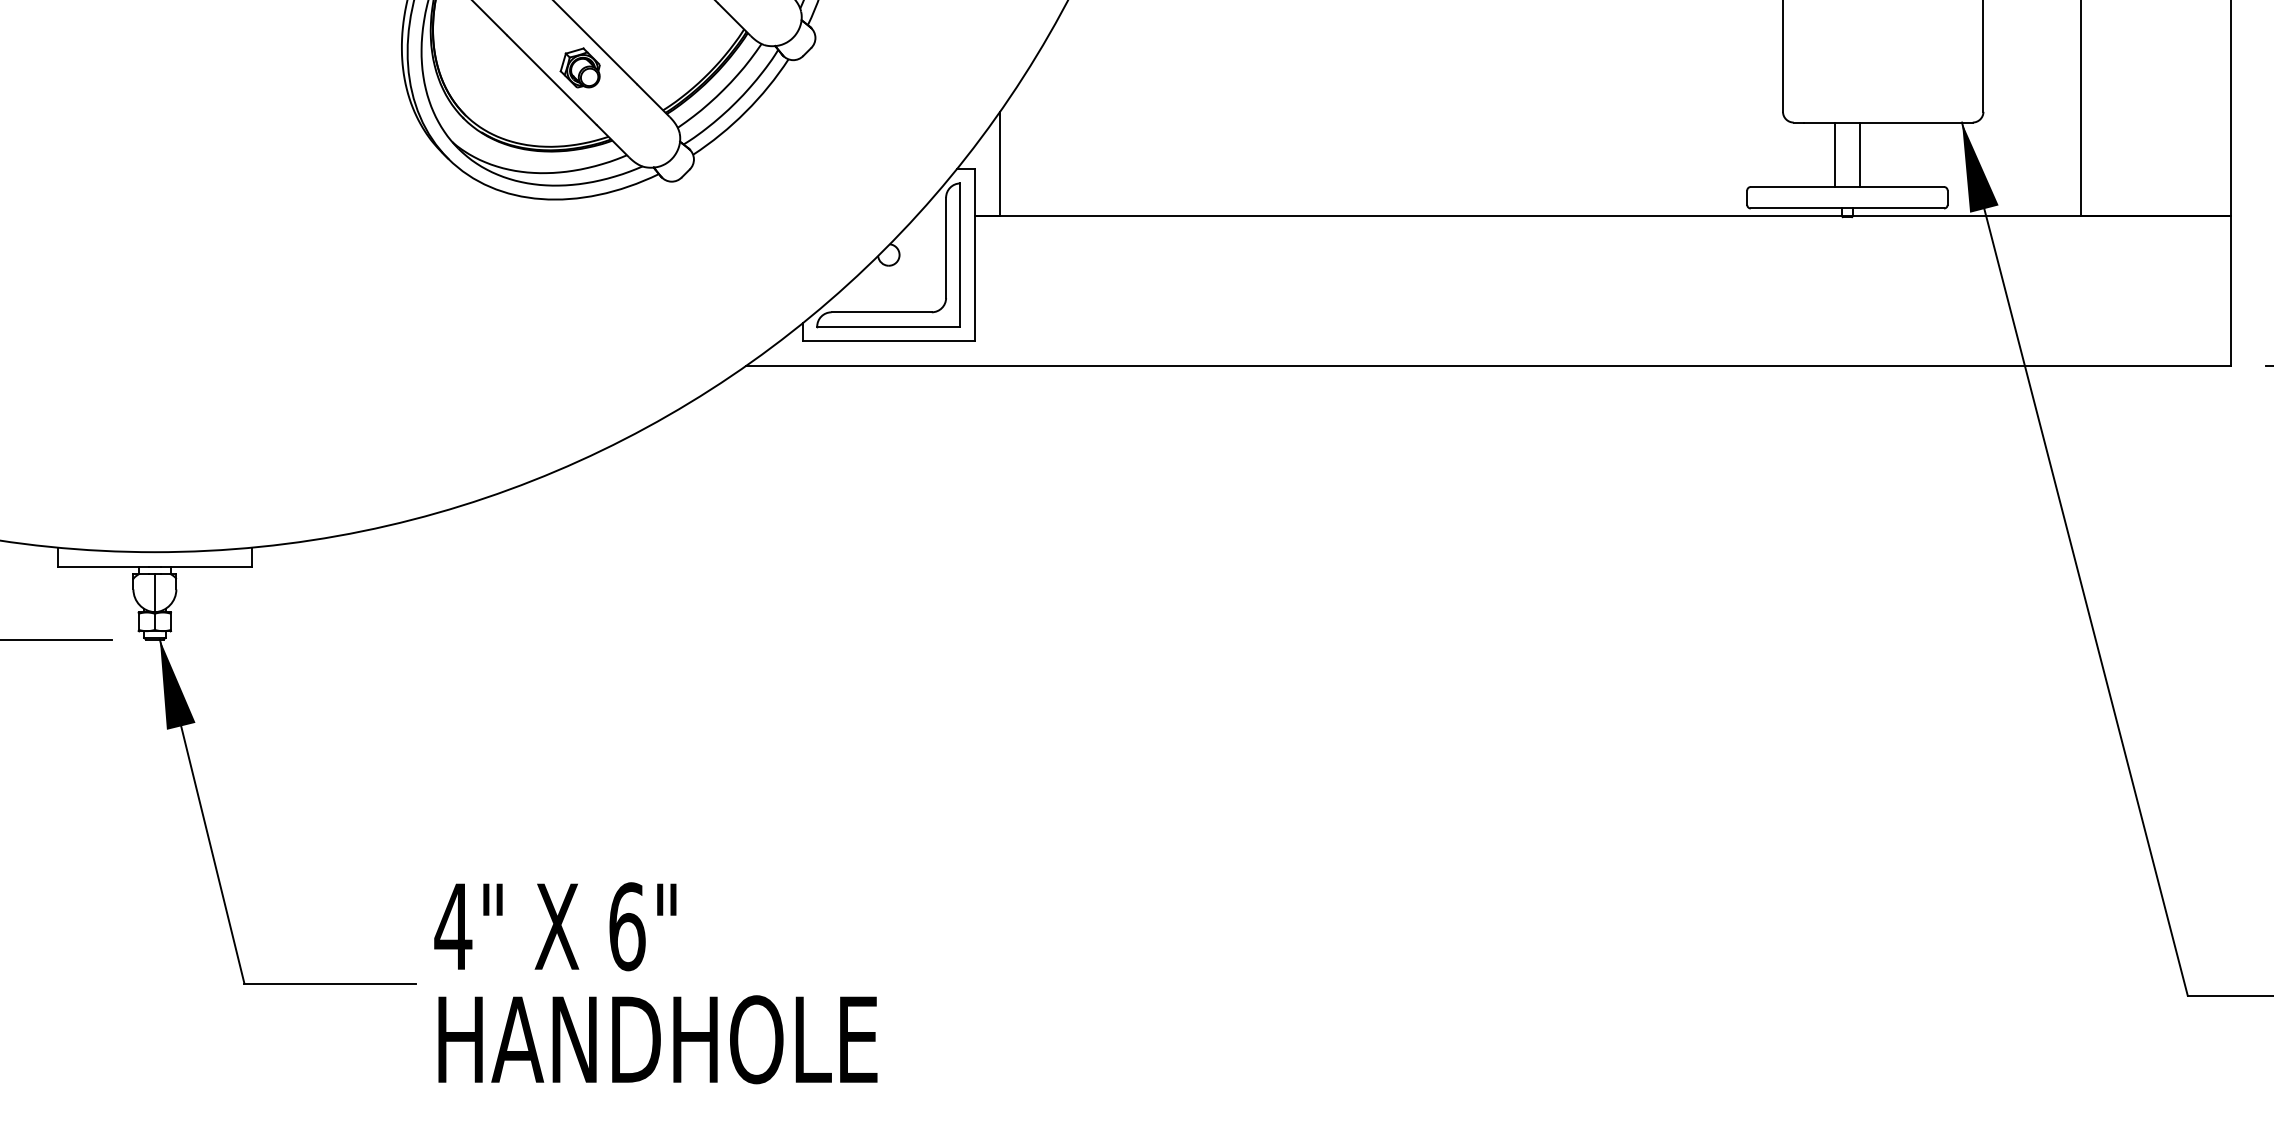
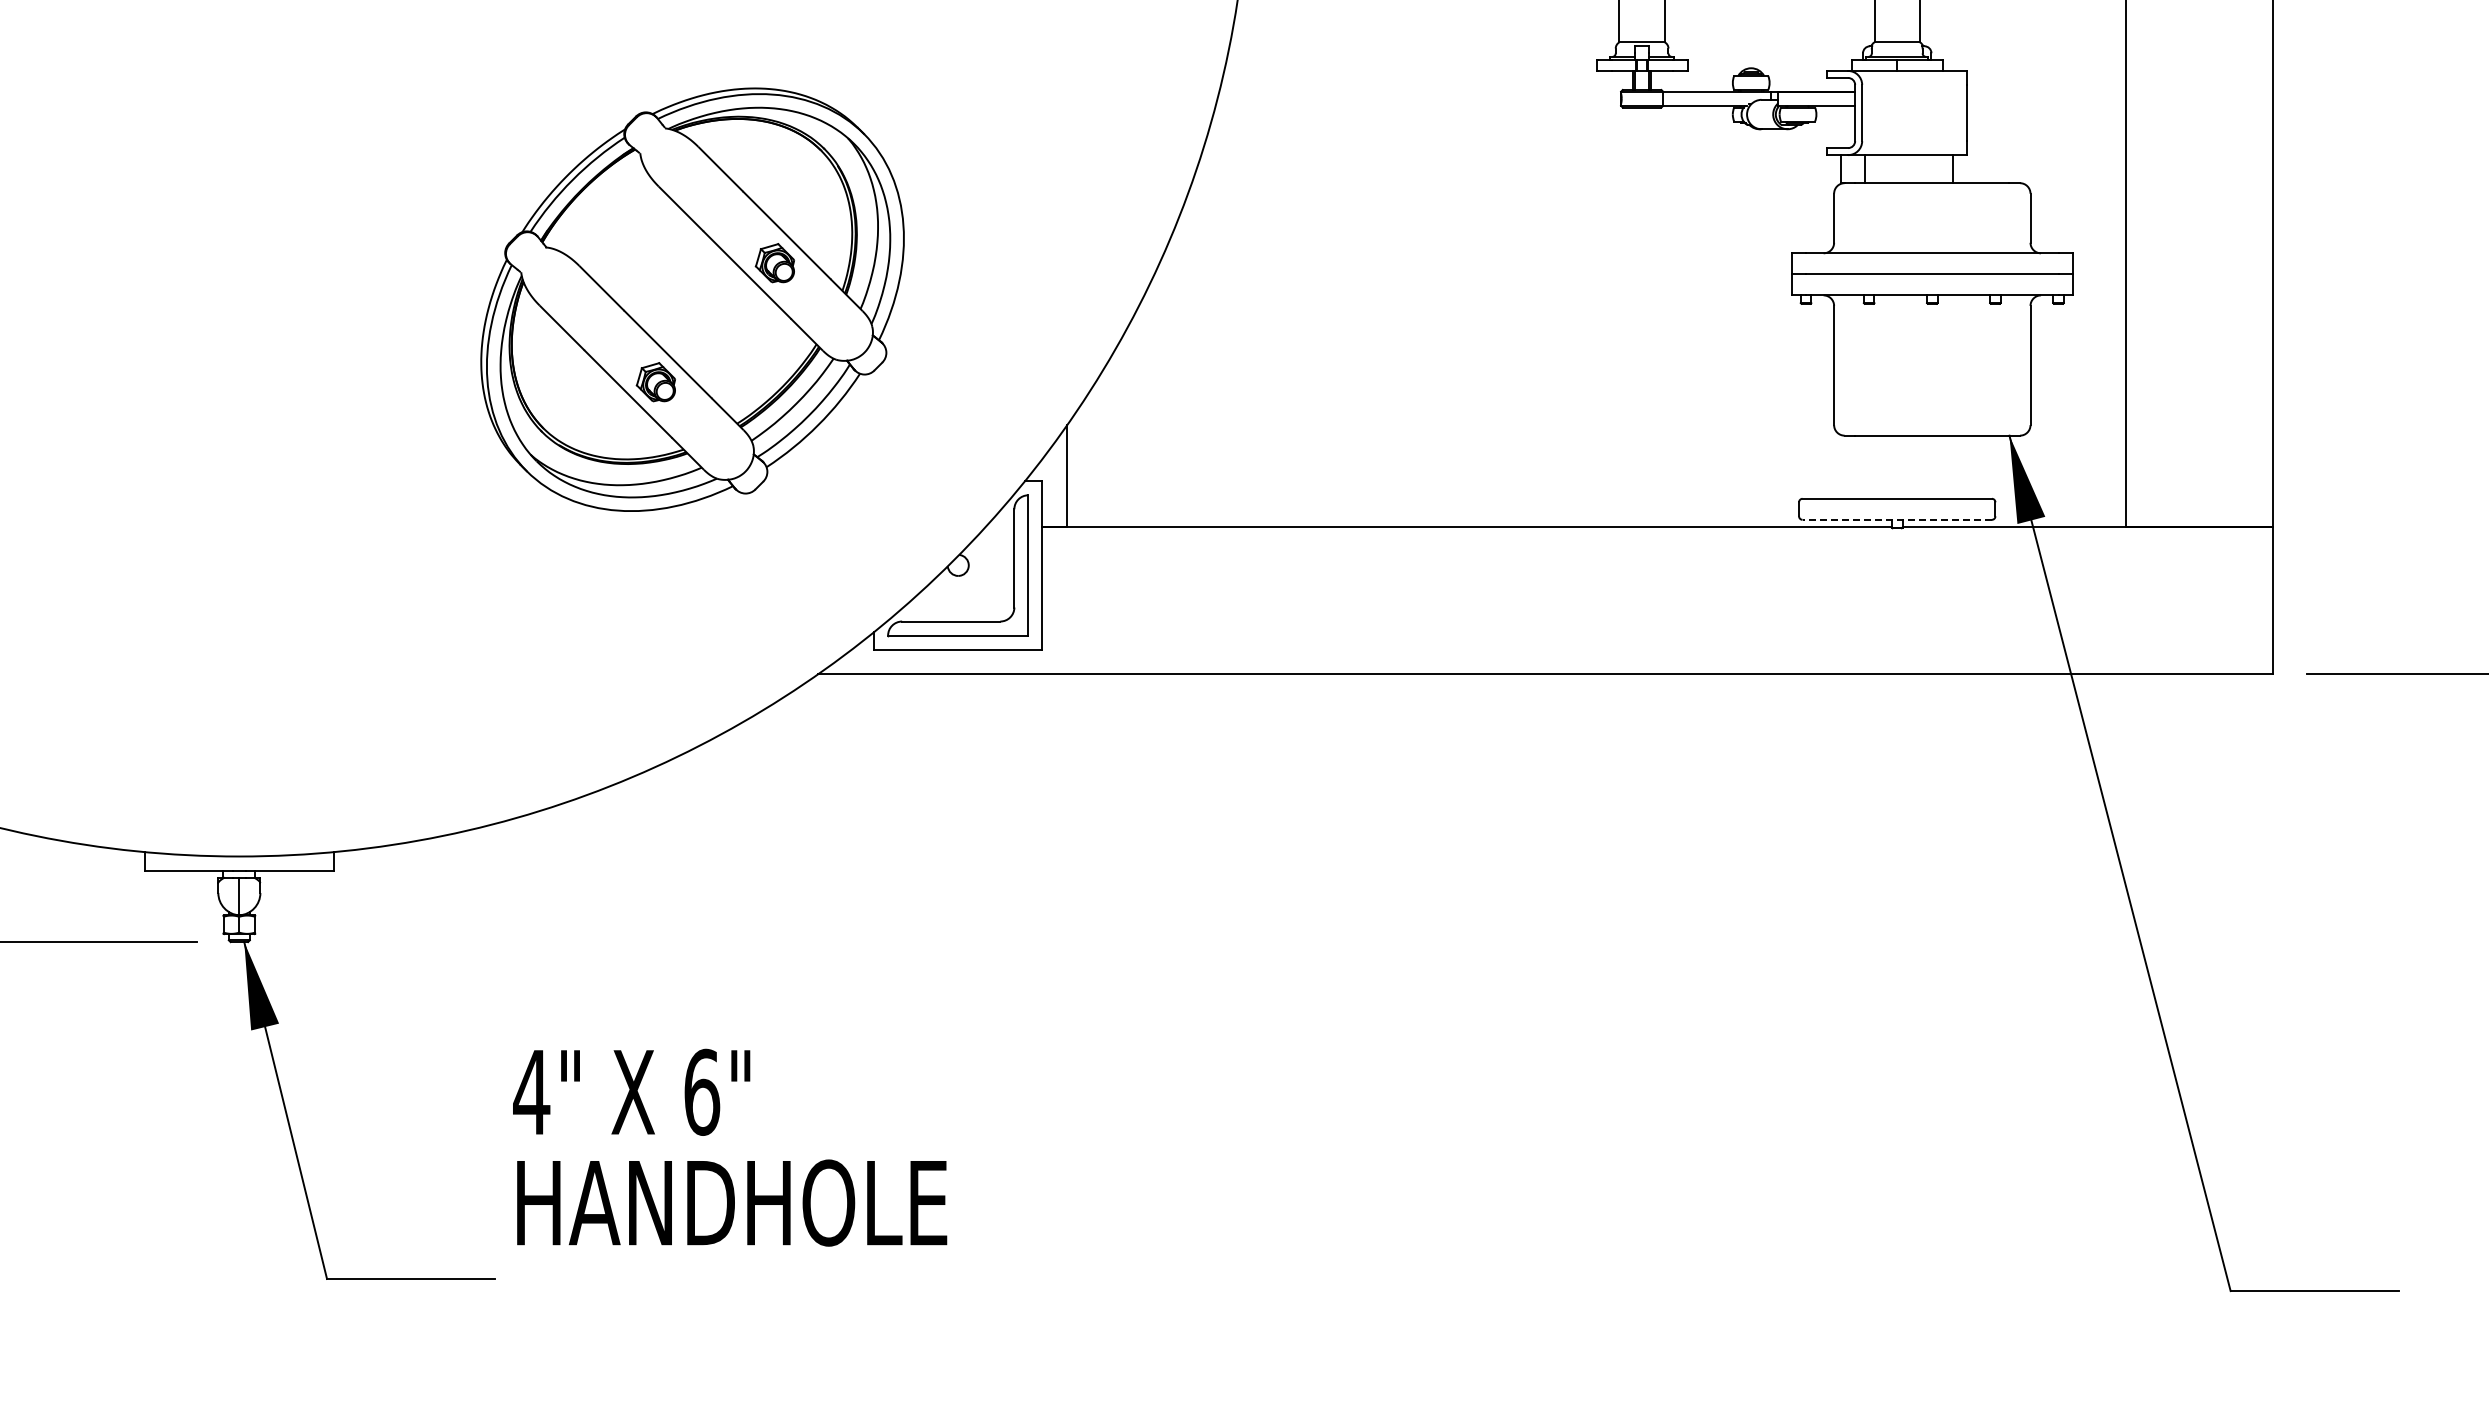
line: (1834, 154) -> (1884, 466), removed
line: (1859, 154) -> (1909, 466), removed
line: (1847, 208) -> (1897, 519), solid -> dashed
text: (656, 983) -> (730, 1147), moved

